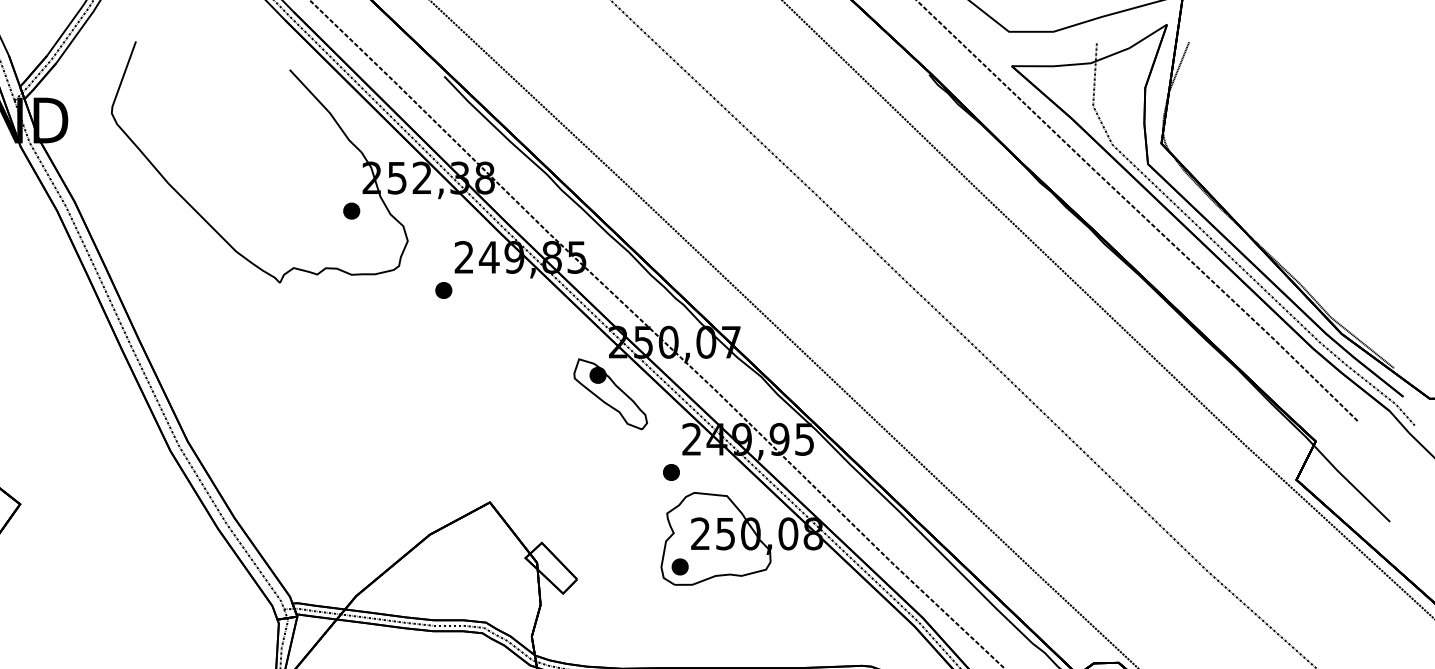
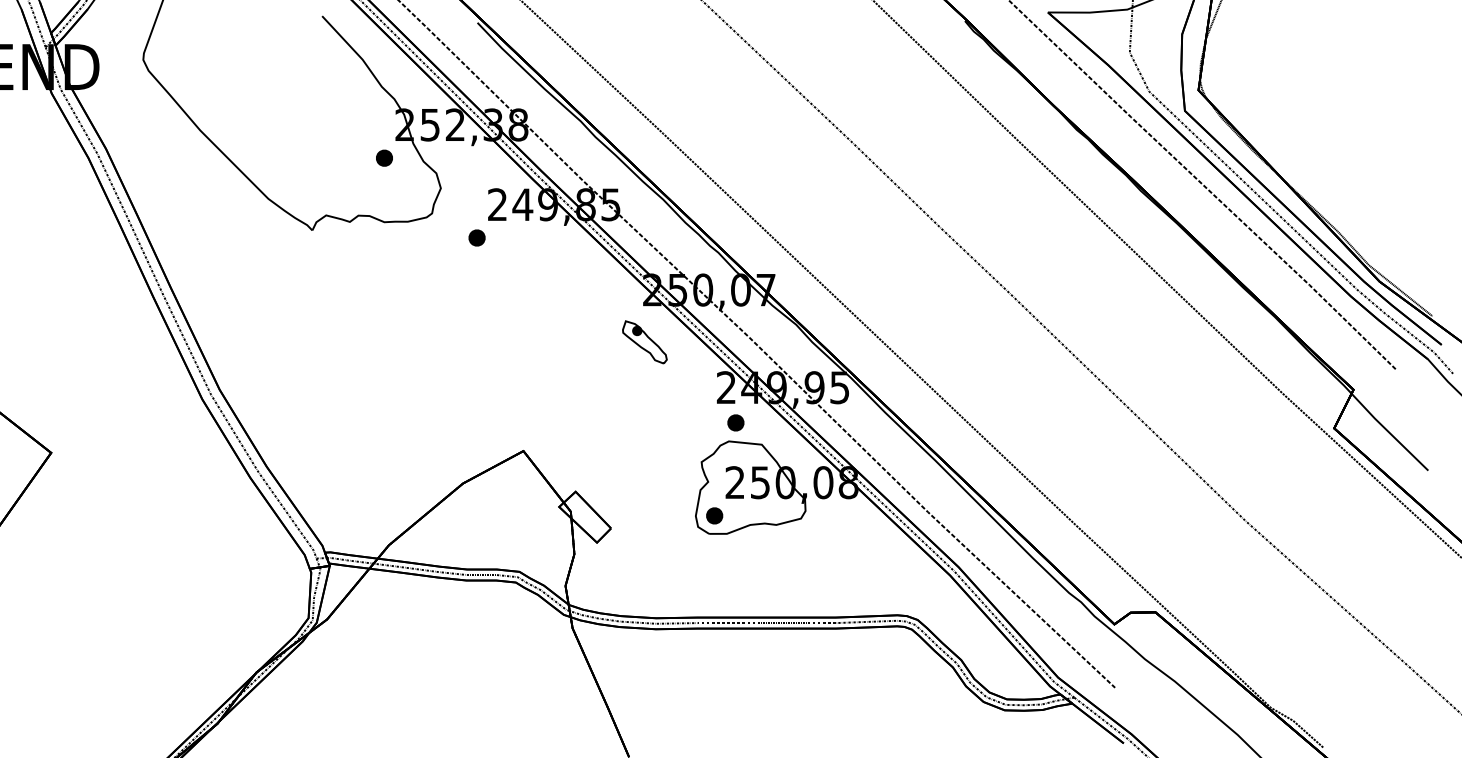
part: (610, 394) -> (644, 342), size x0.6
part: (671, 472) -> (735, 422), moved

